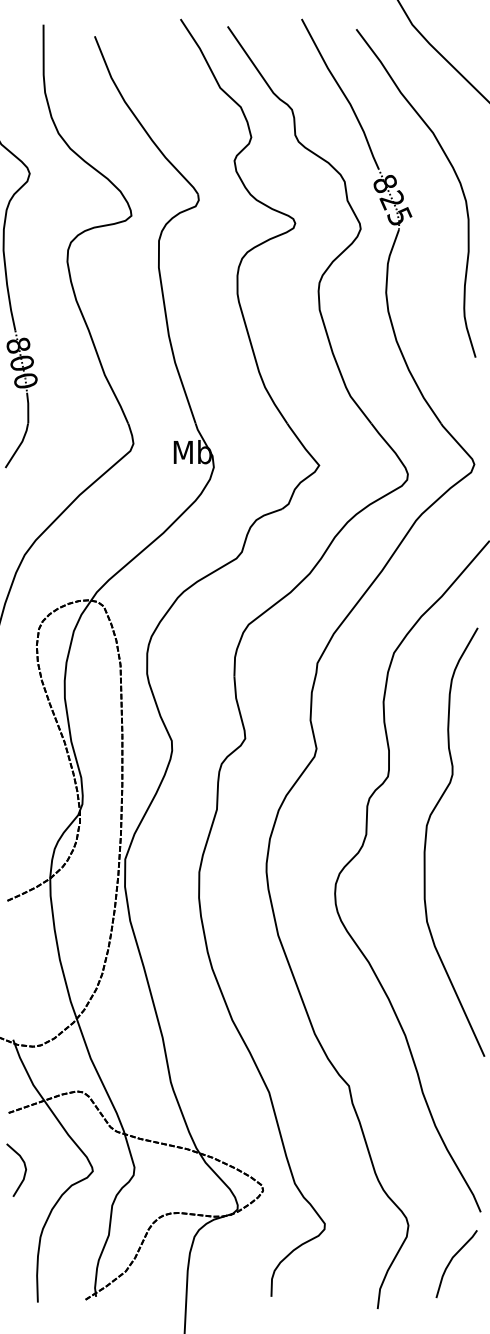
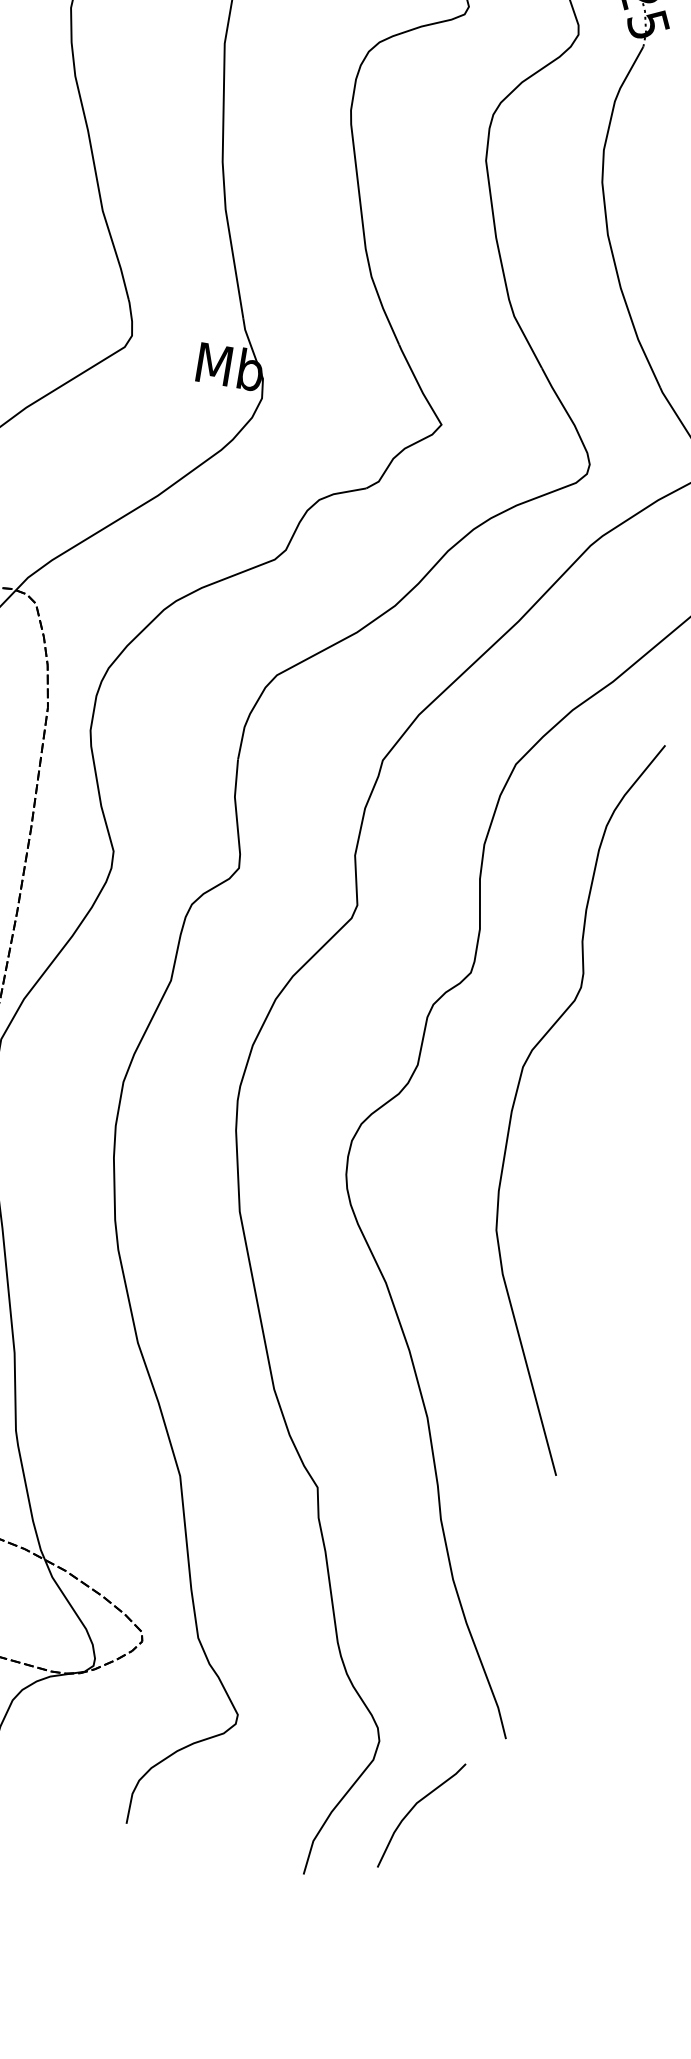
curve: (452, 1260) -> (415, 1808), moved

